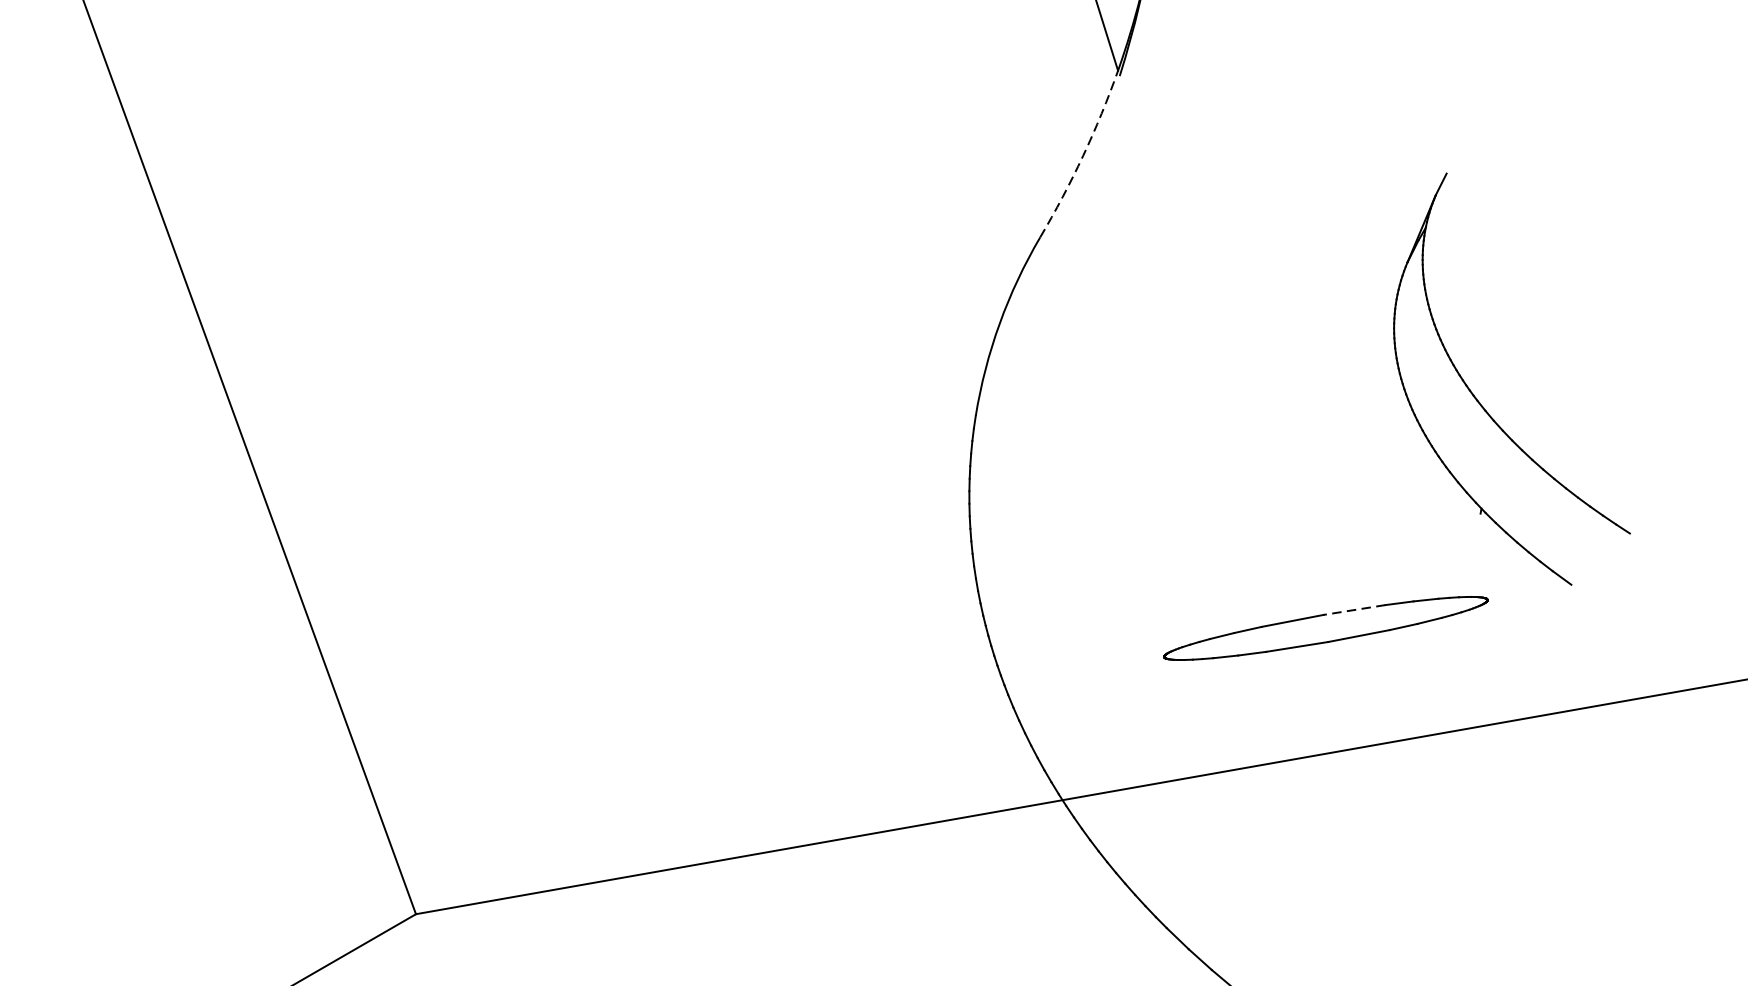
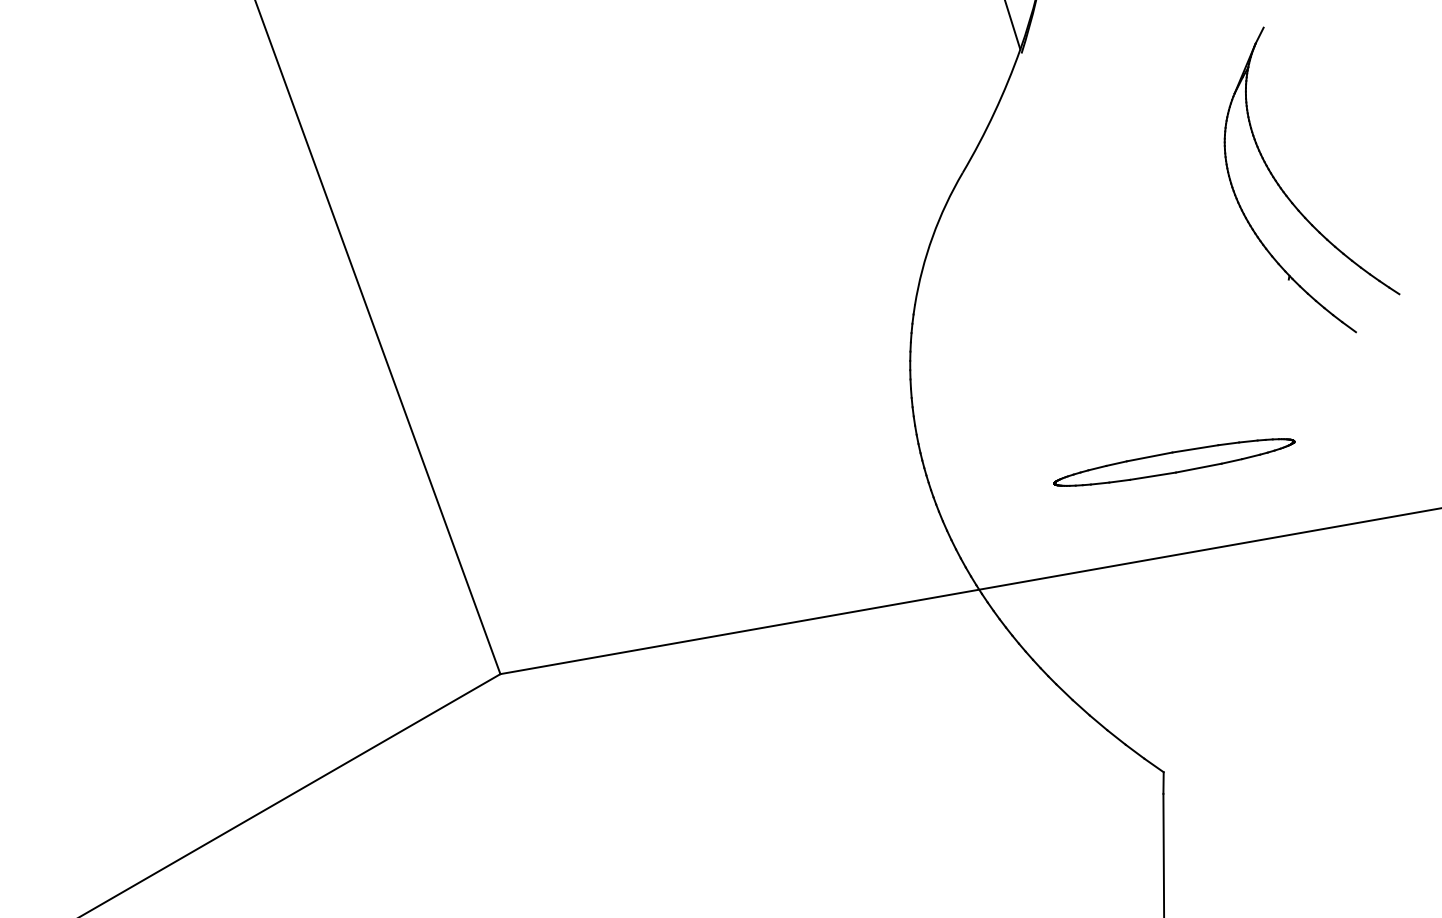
arc: (1083, 155) -> (994, 112), dashed -> solid
part: (1480, 401) -> (1288, 196), moved
line: (1353, 609) -> (1194, 448), dashed -> solid

